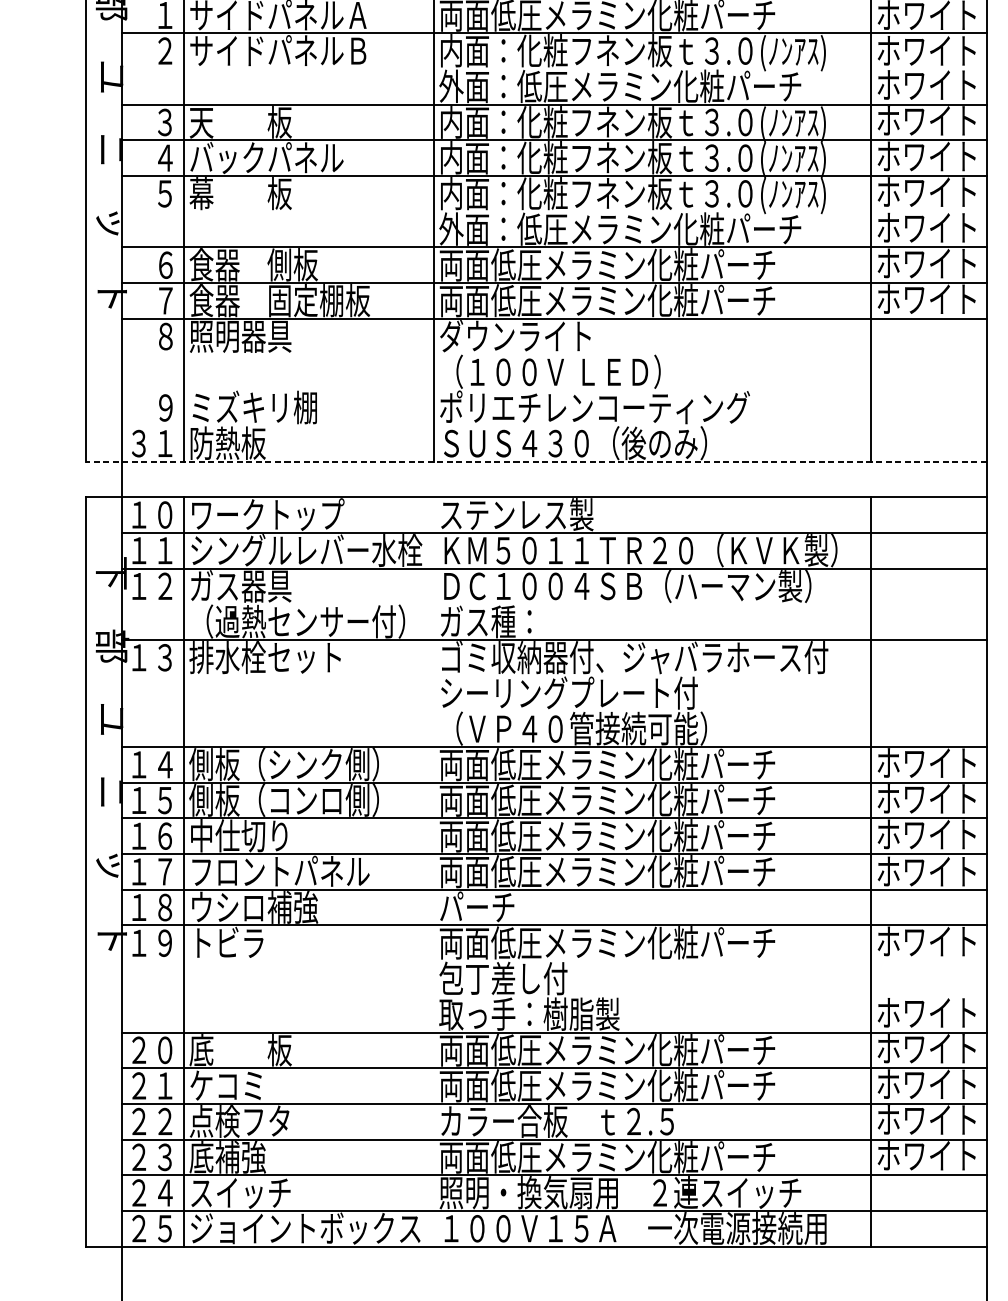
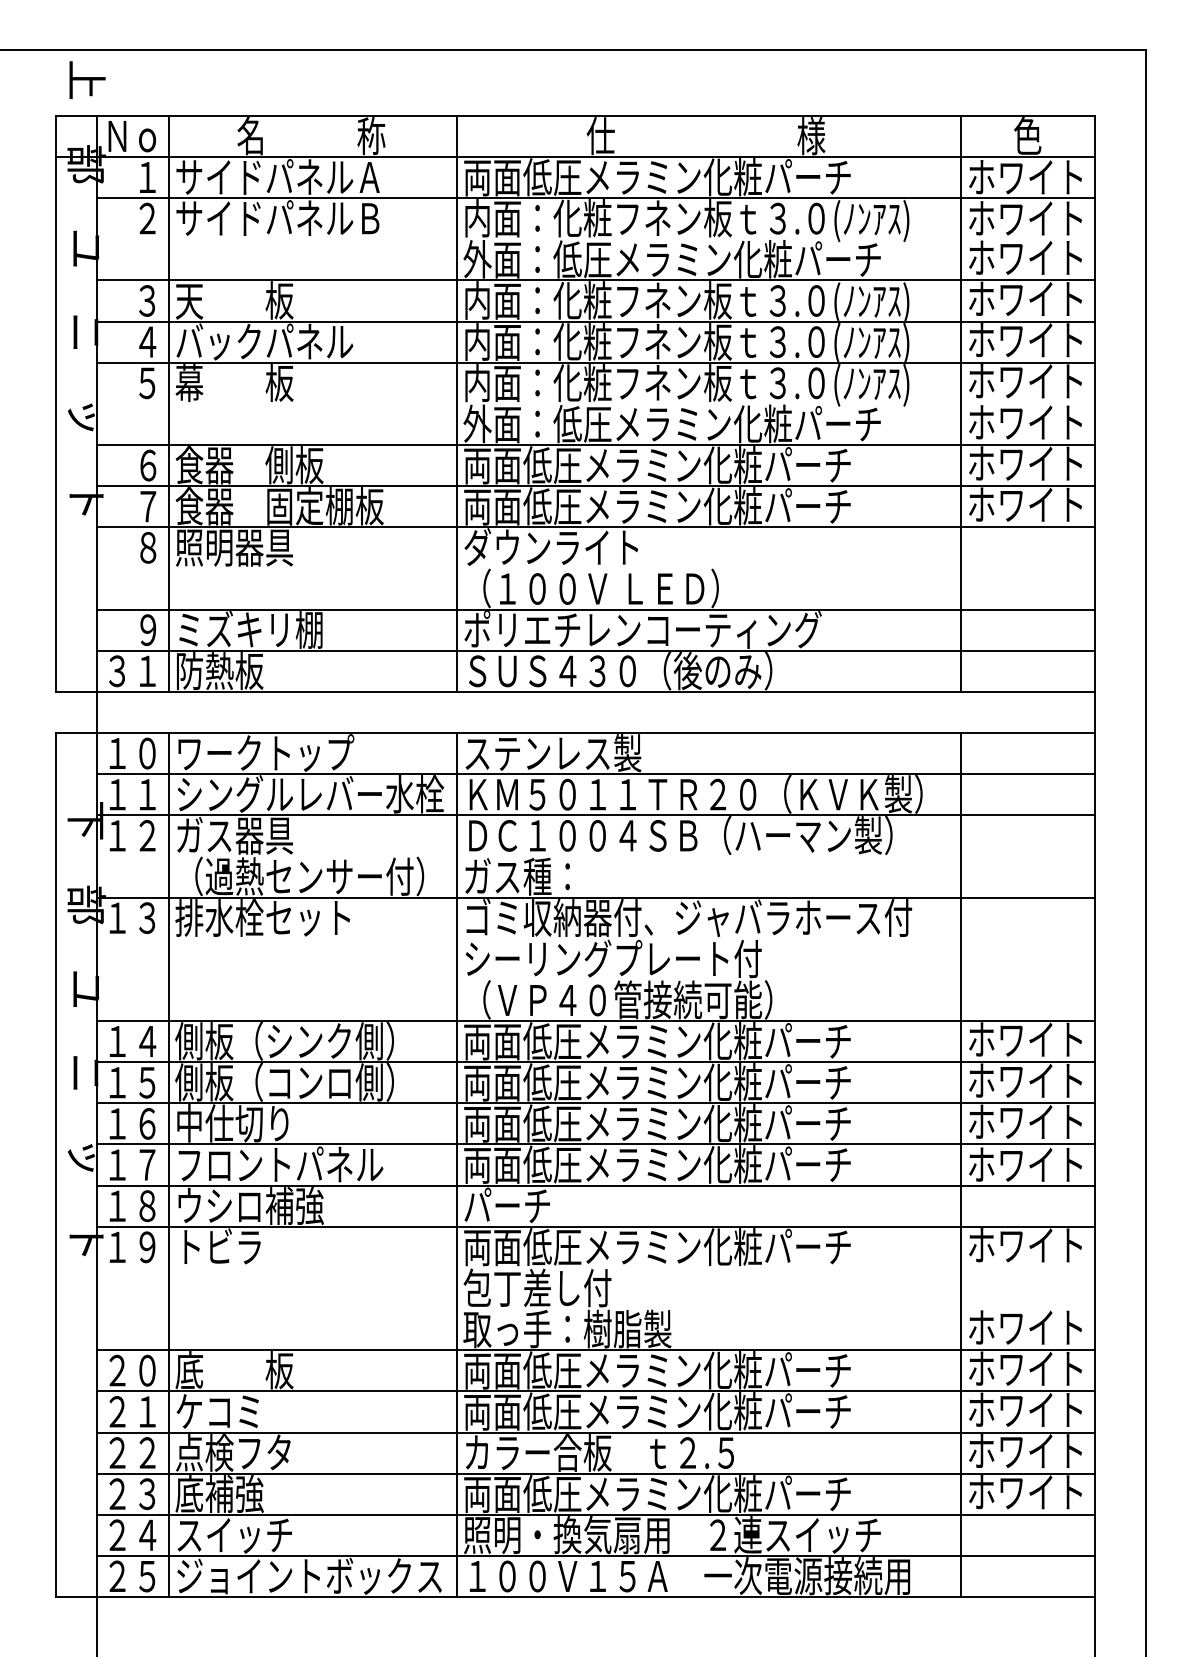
line: (554, 390) -> (596, 609), added
line: (554, 425) -> (596, 650), added
line: (536, 461) -> (575, 691), dashed -> solid
line: (434, 872) -> (457, 1165), added

